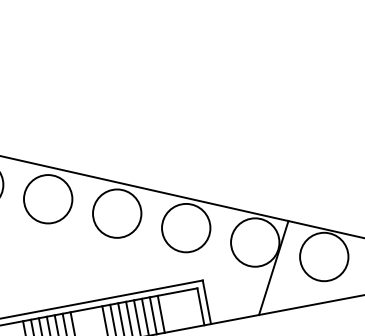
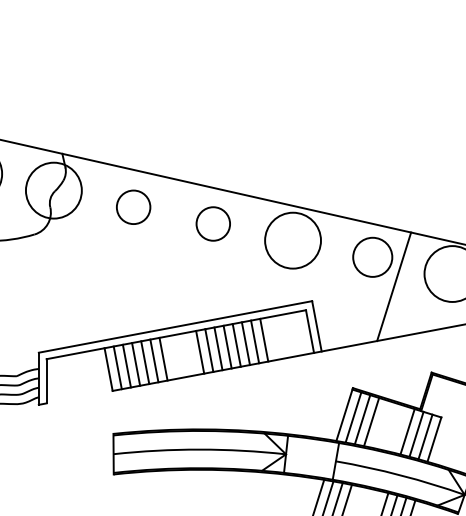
circle: (48, 199) -> (133, 207), size x0.6
circle: (117, 213) -> (213, 223), size x0.6
circle: (255, 242) -> (372, 257), size x0.7

